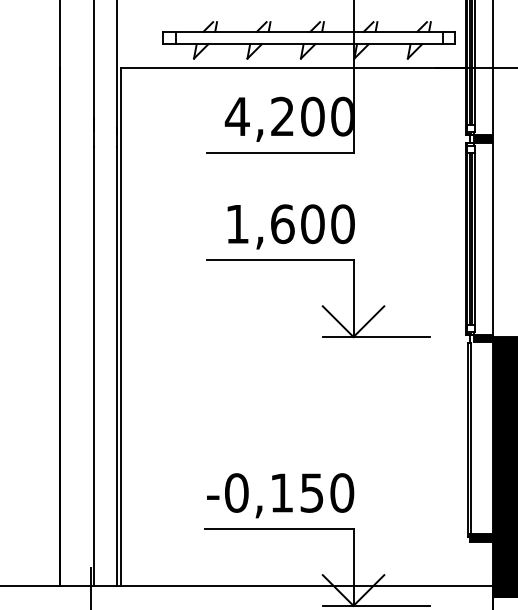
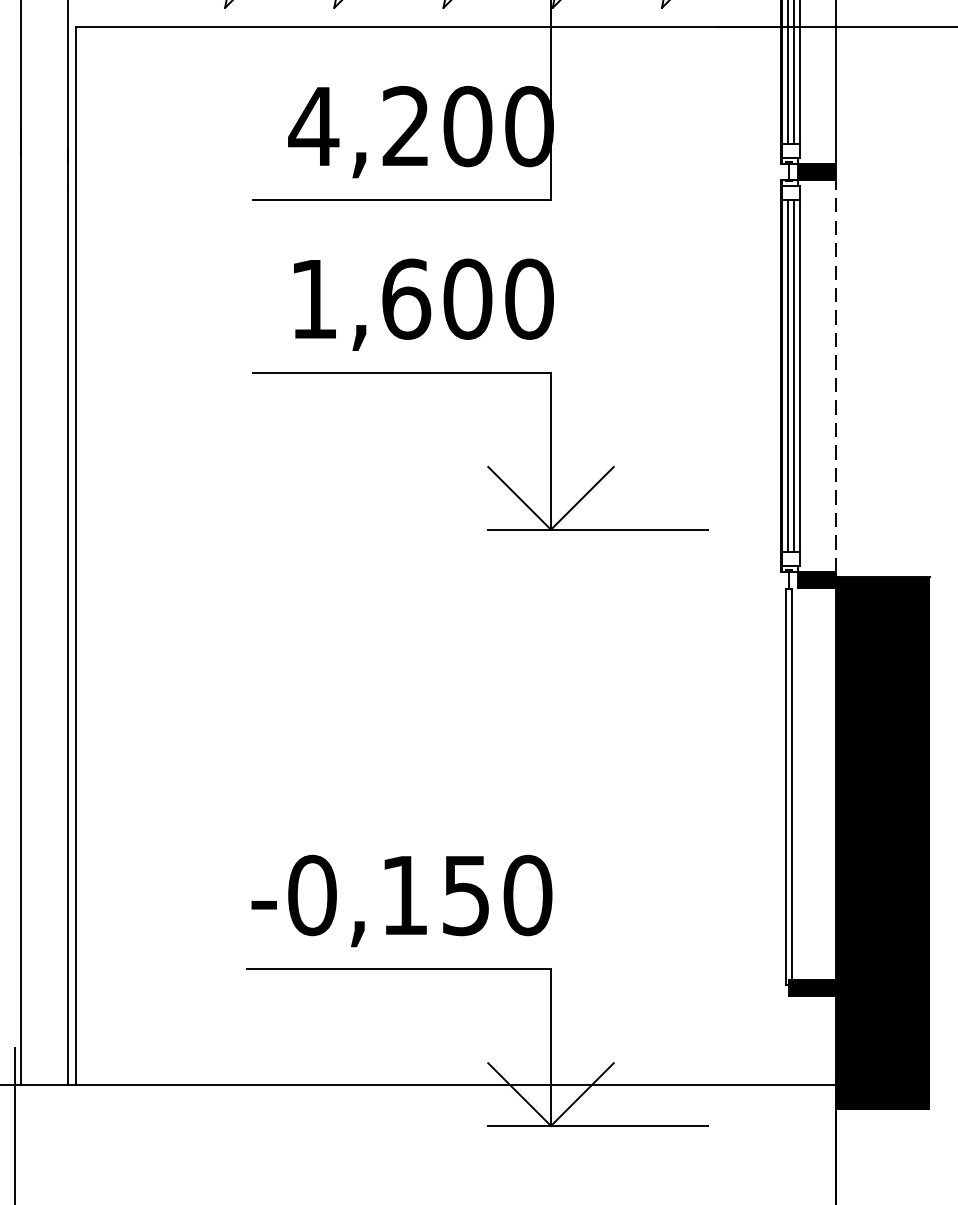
line: (492, 238) -> (834, 375), solid -> dashed
part: (318, 260) -> (479, 373), moved

